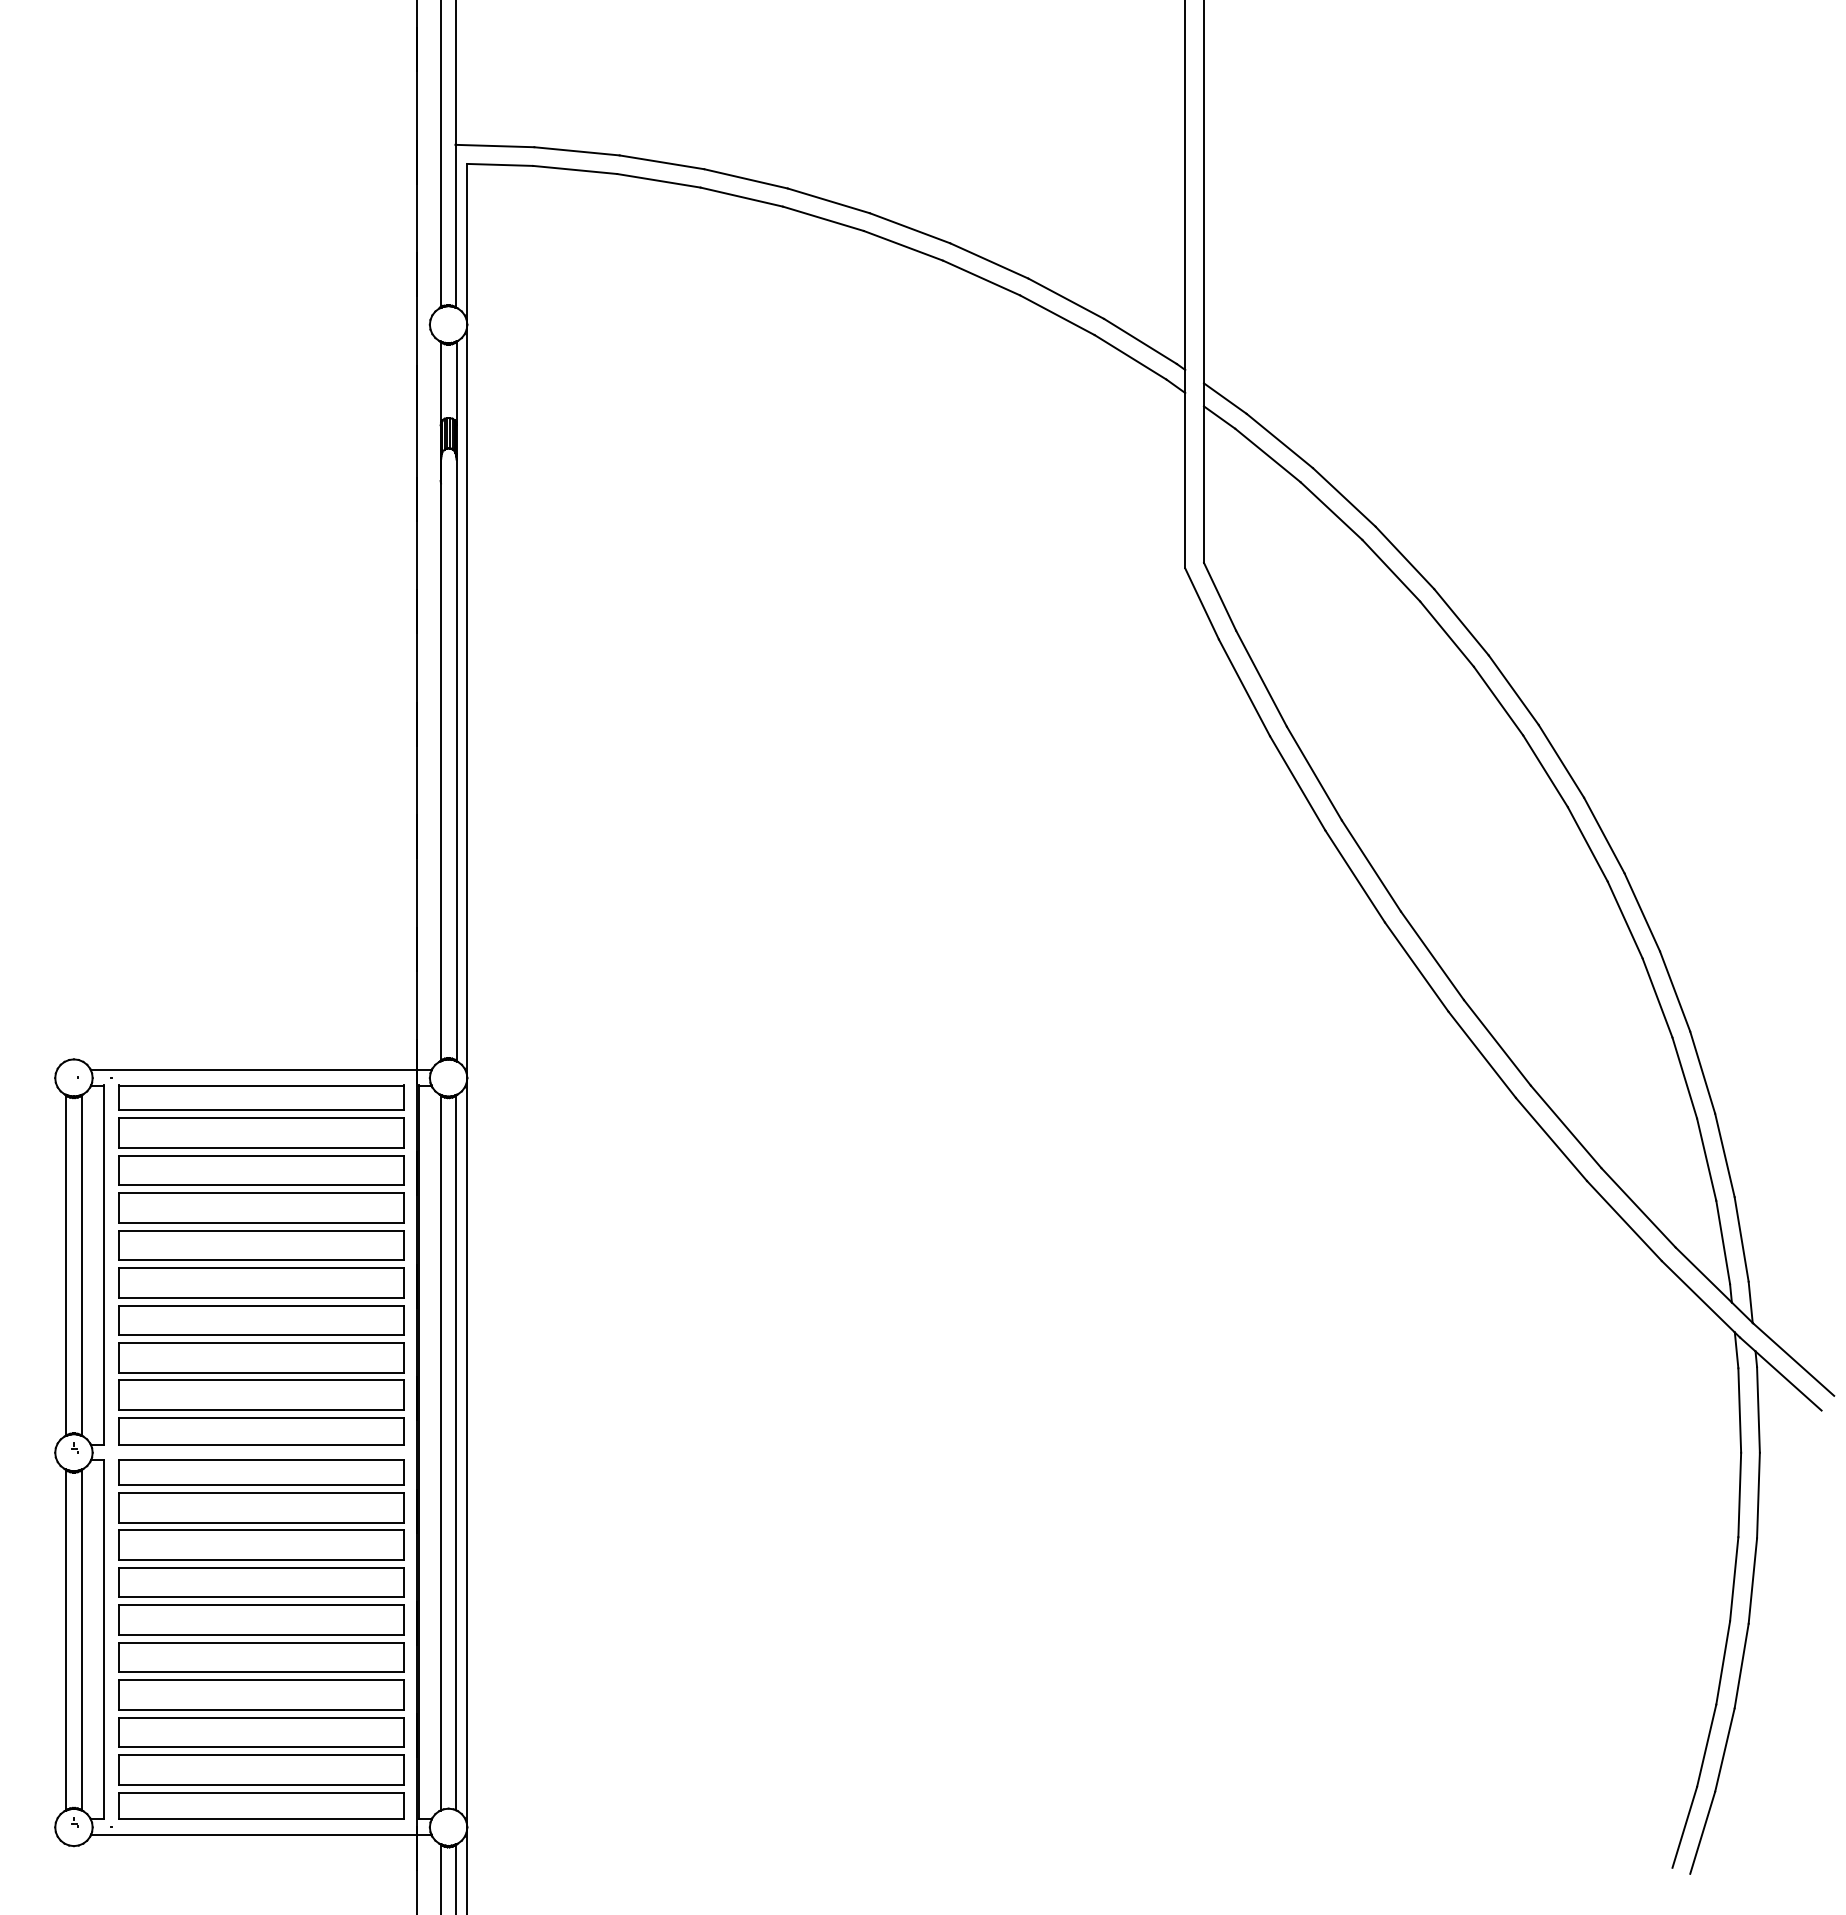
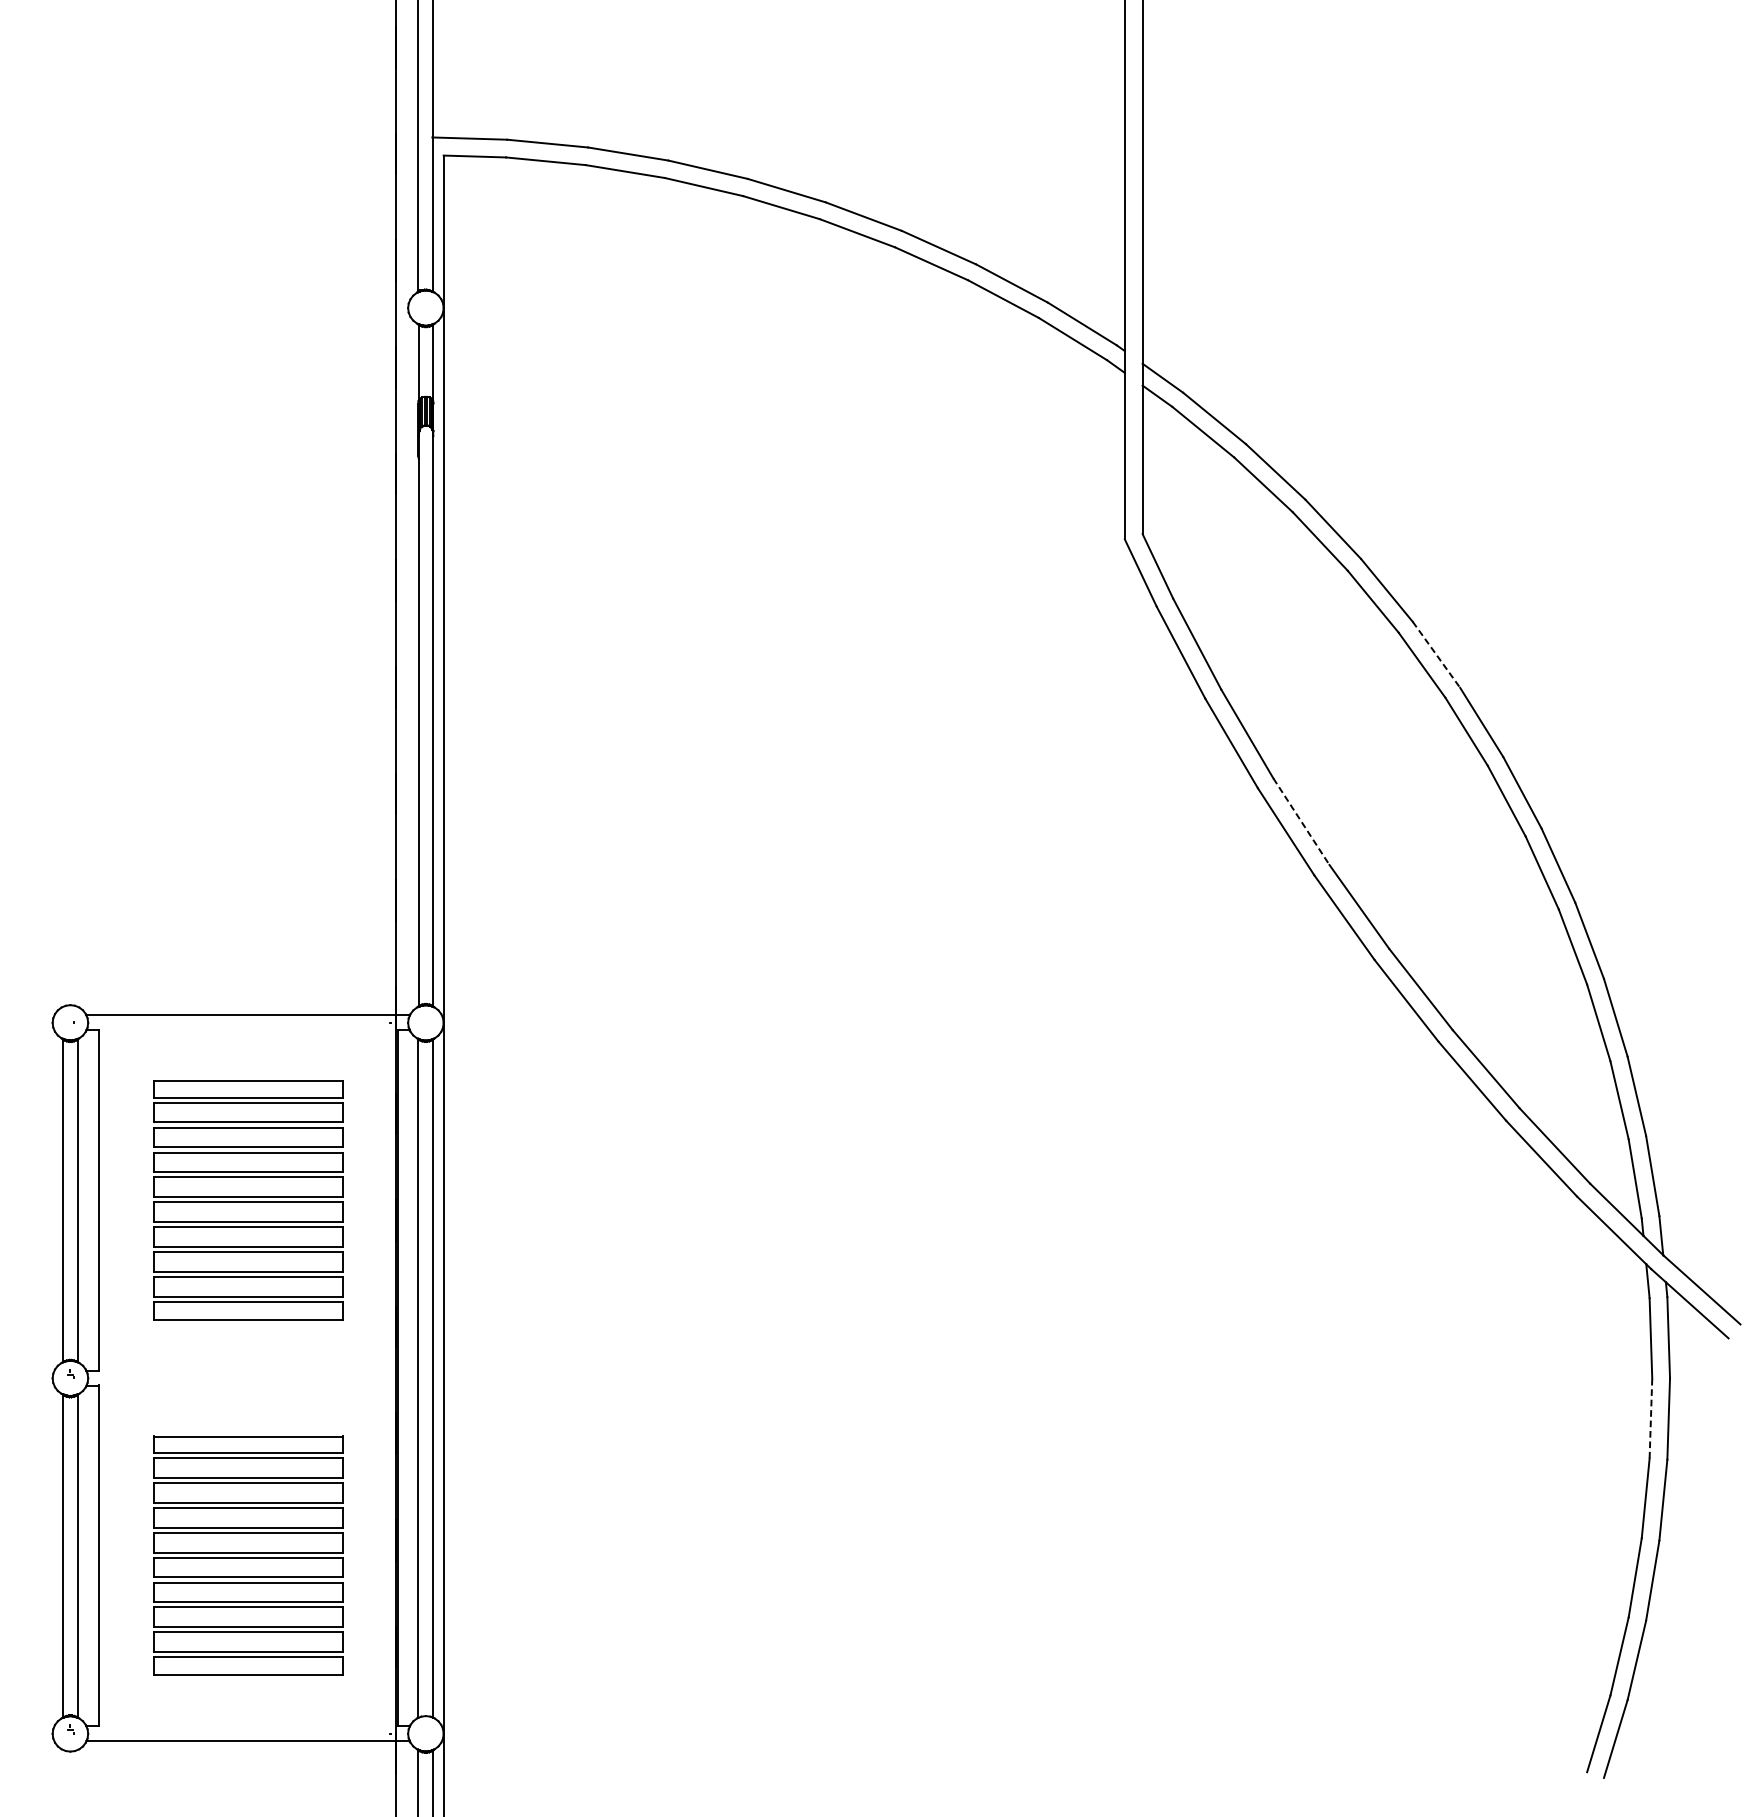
line: (1513, 690) -> (1436, 655), solid -> dashed
line: (1371, 866) -> (1301, 822), solid -> dashed
part: (261, 1264) -> (248, 1199), size x0.7
line: (1739, 1494) -> (1650, 1418), solid -> dashed
part: (261, 1639) -> (248, 1555), size x0.7

